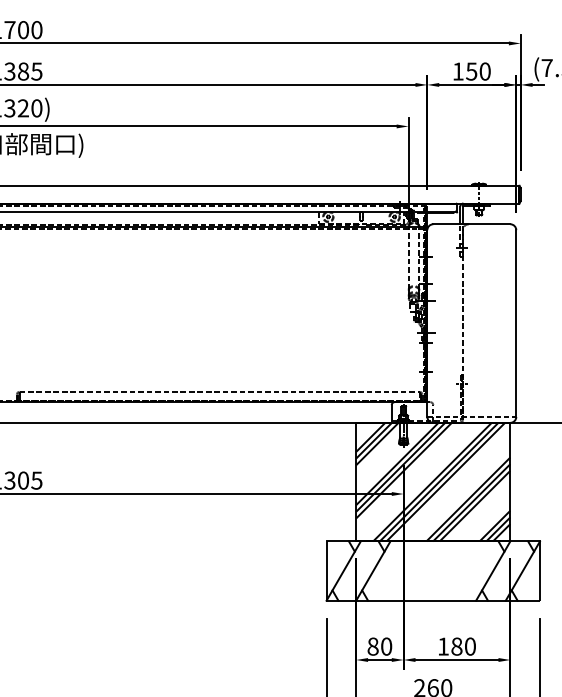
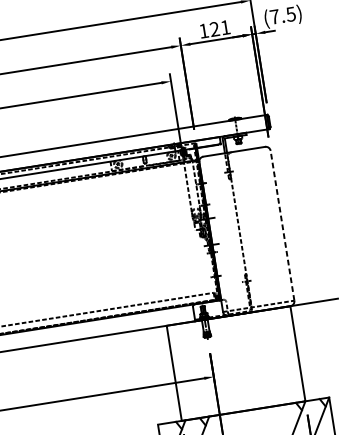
text: (478, 71) -> (220, 28), 150 -> 121
line: (516, 323) -> (282, 225), solid -> dashed
hatch: (433, 481) -> (236, 363), removed

